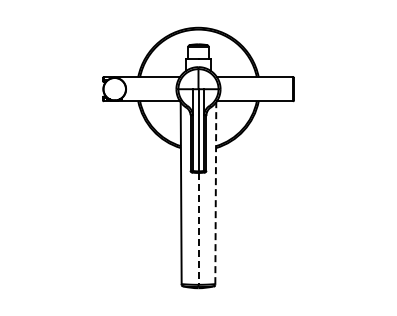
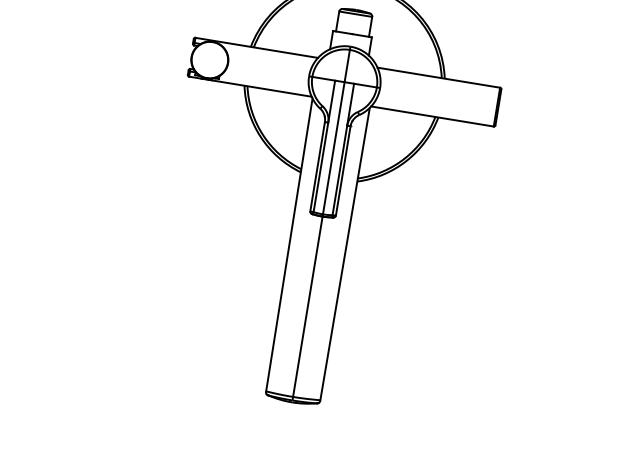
line: (215, 193) -> (344, 254), dashed -> solid
line: (198, 229) -> (307, 307), dashed -> solid

